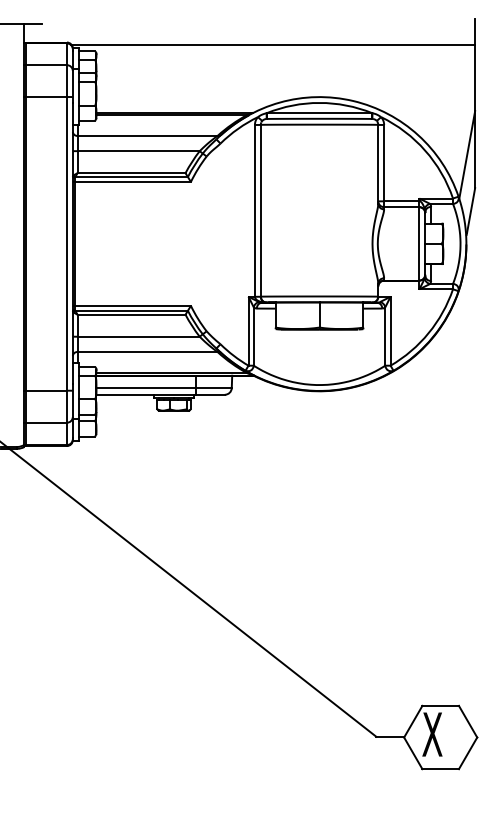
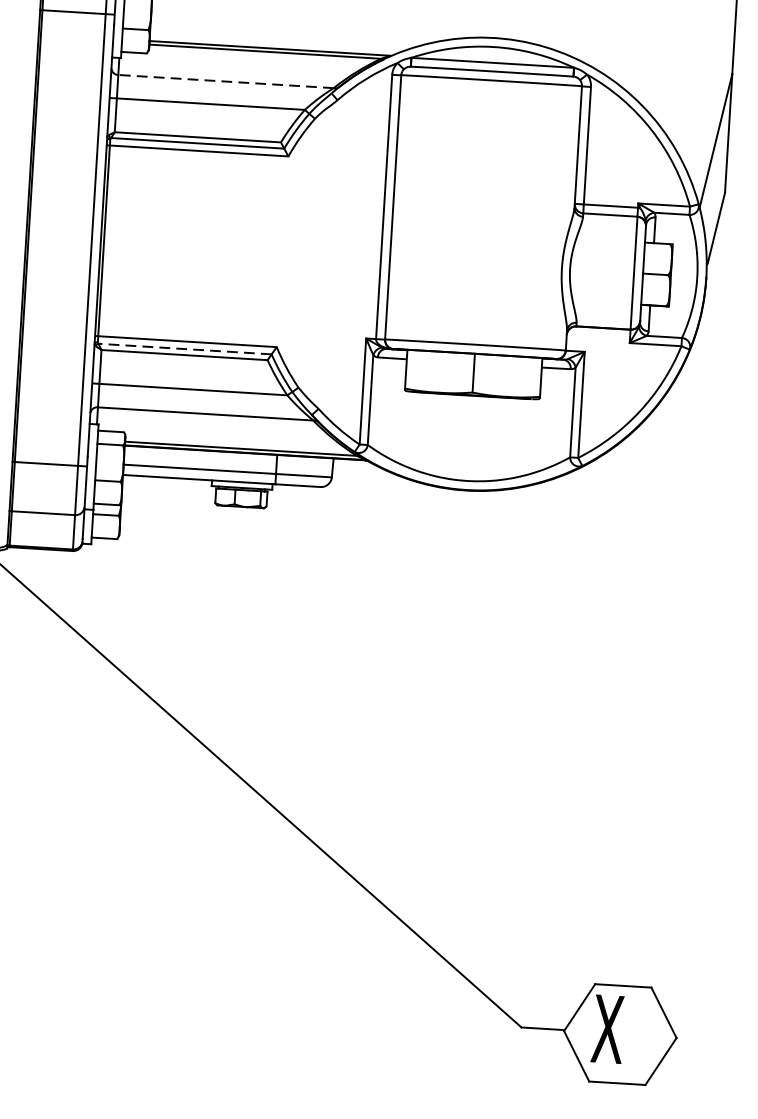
line: (147, 135) -> (225, 80), solid -> dashed
line: (131, 310) -> (184, 348), solid -> dashed

